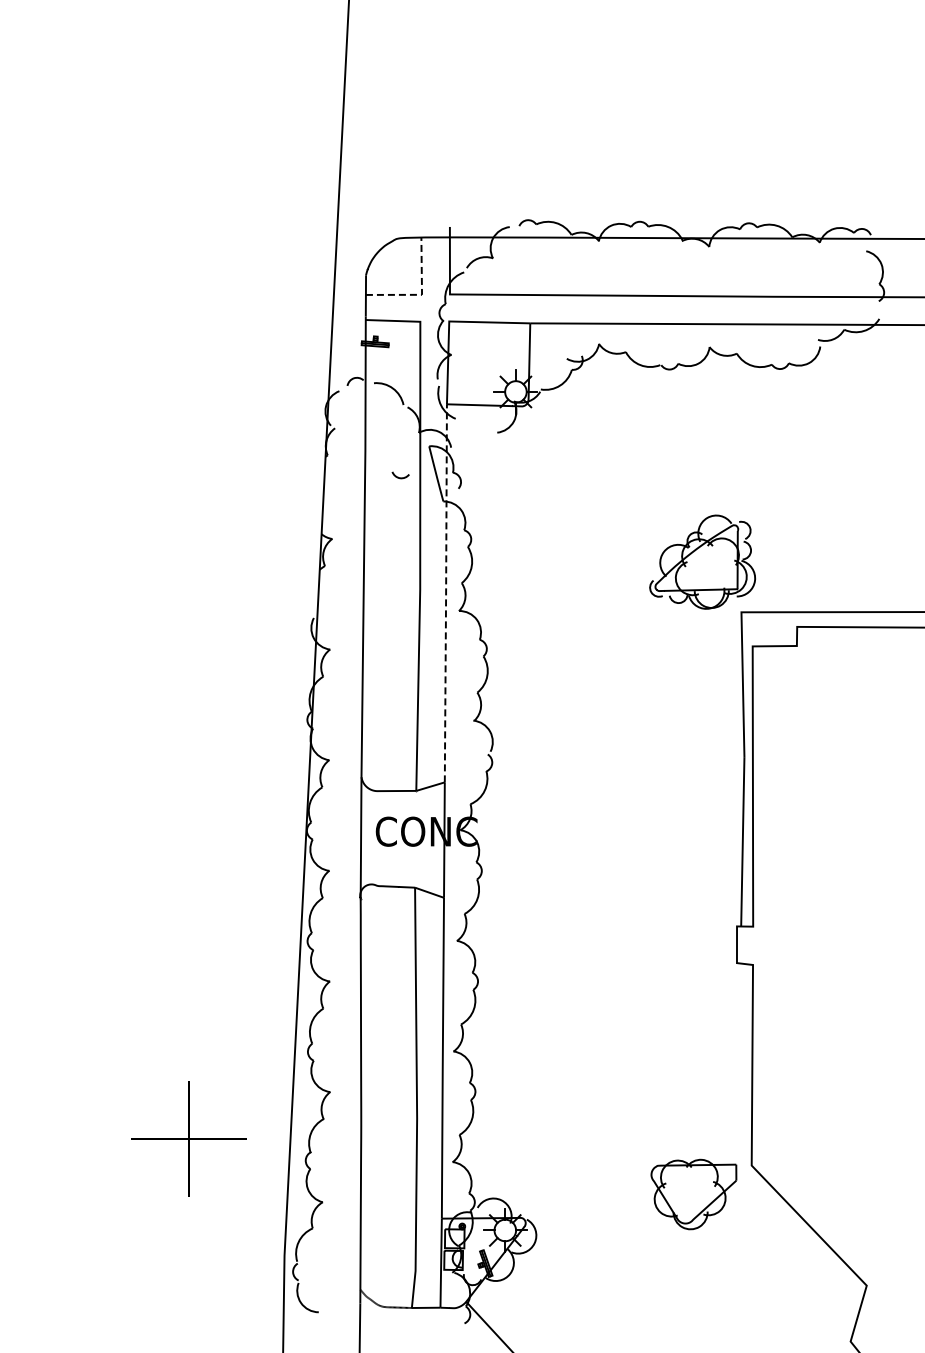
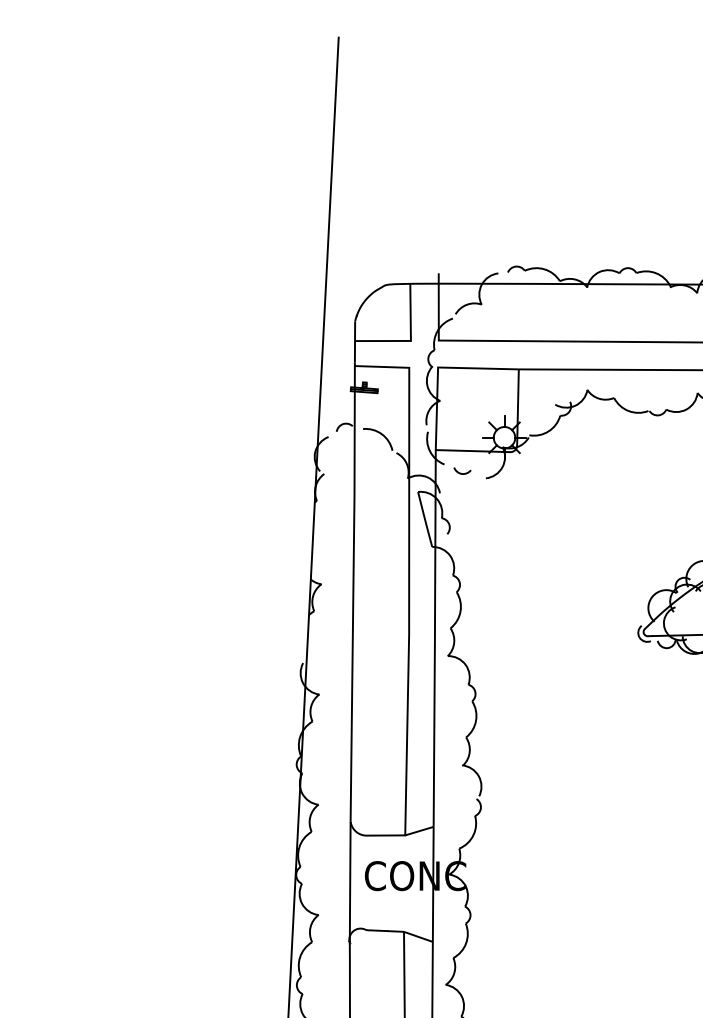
line: (422, 294) -> (411, 340), dashed -> solid
curve: (400, 477) -> (462, 473), moved
line: (446, 594) -> (435, 639), dashed -> solid

